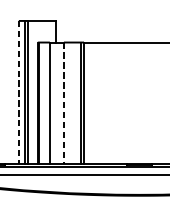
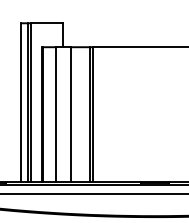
line: (19, 92) -> (21, 102), dashed -> solid
line: (64, 103) -> (71, 114), dashed -> solid

